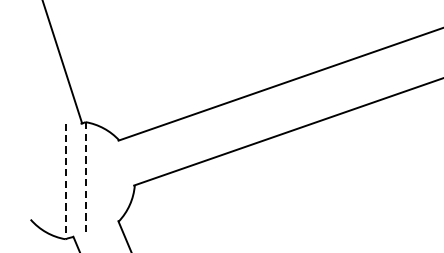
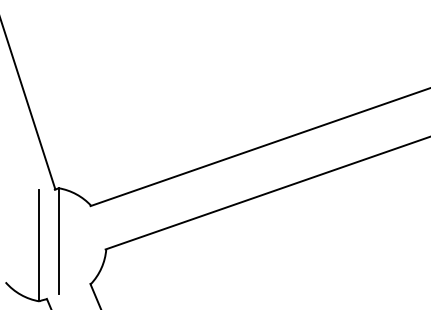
line: (85, 176) -> (58, 240), dashed -> solid
line: (65, 181) -> (39, 245), dashed -> solid

